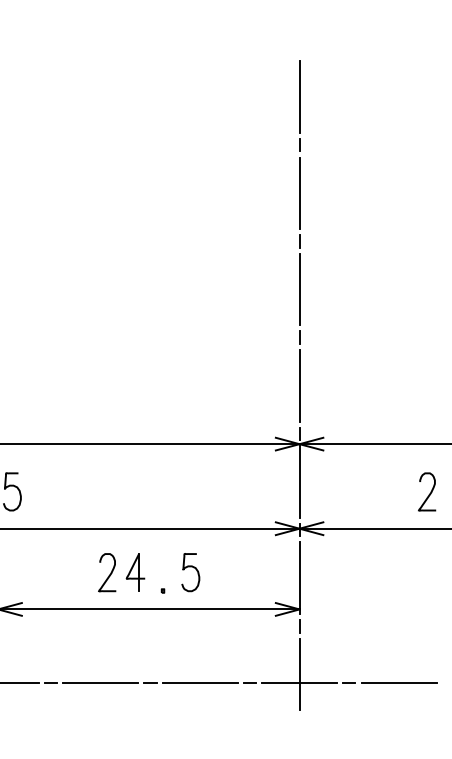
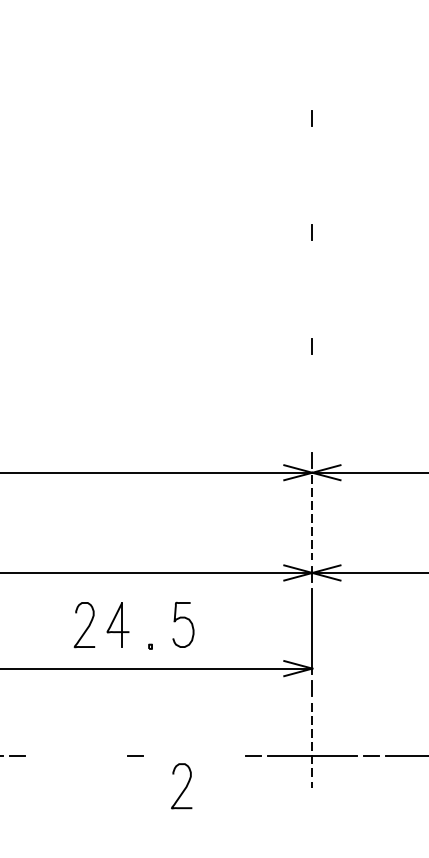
line: (299, 96) -> (312, 60), removed
line: (299, 193) -> (312, 175), removed
line: (299, 289) -> (312, 289), removed
line: (299, 385) -> (312, 403), removed
line: (299, 482) -> (312, 518), solid -> dashed
line: (299, 674) -> (312, 745), solid -> dashed
line: (100, 683) -> (76, 756), removed
line: (199, 683) -> (193, 756), removed
curve: (191, 710) -> (184, 788), added

